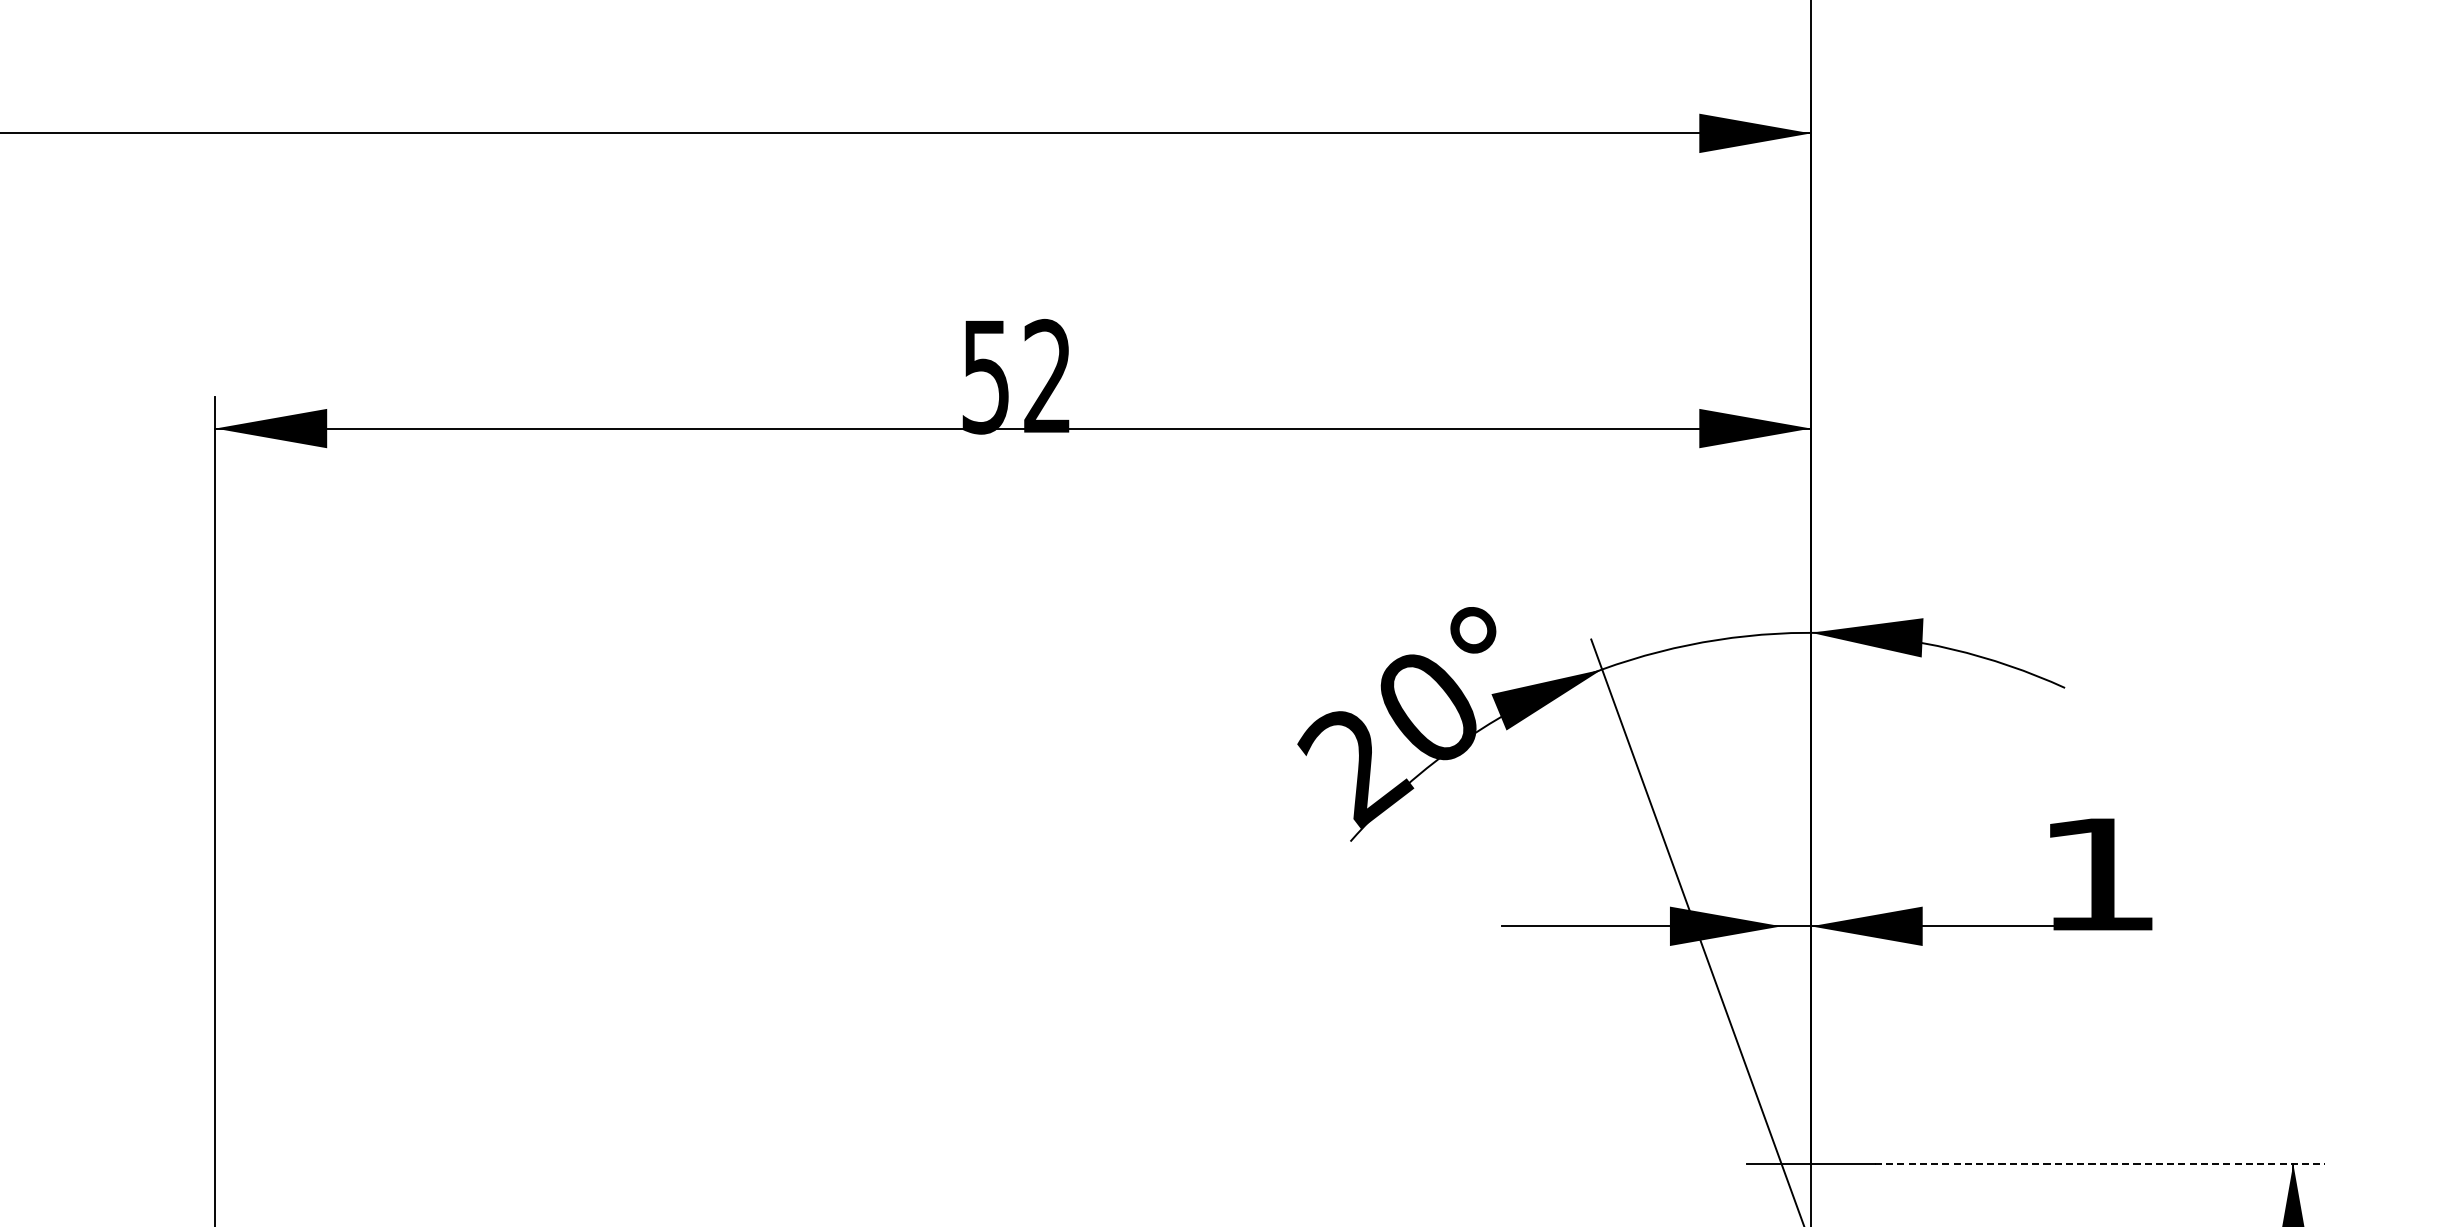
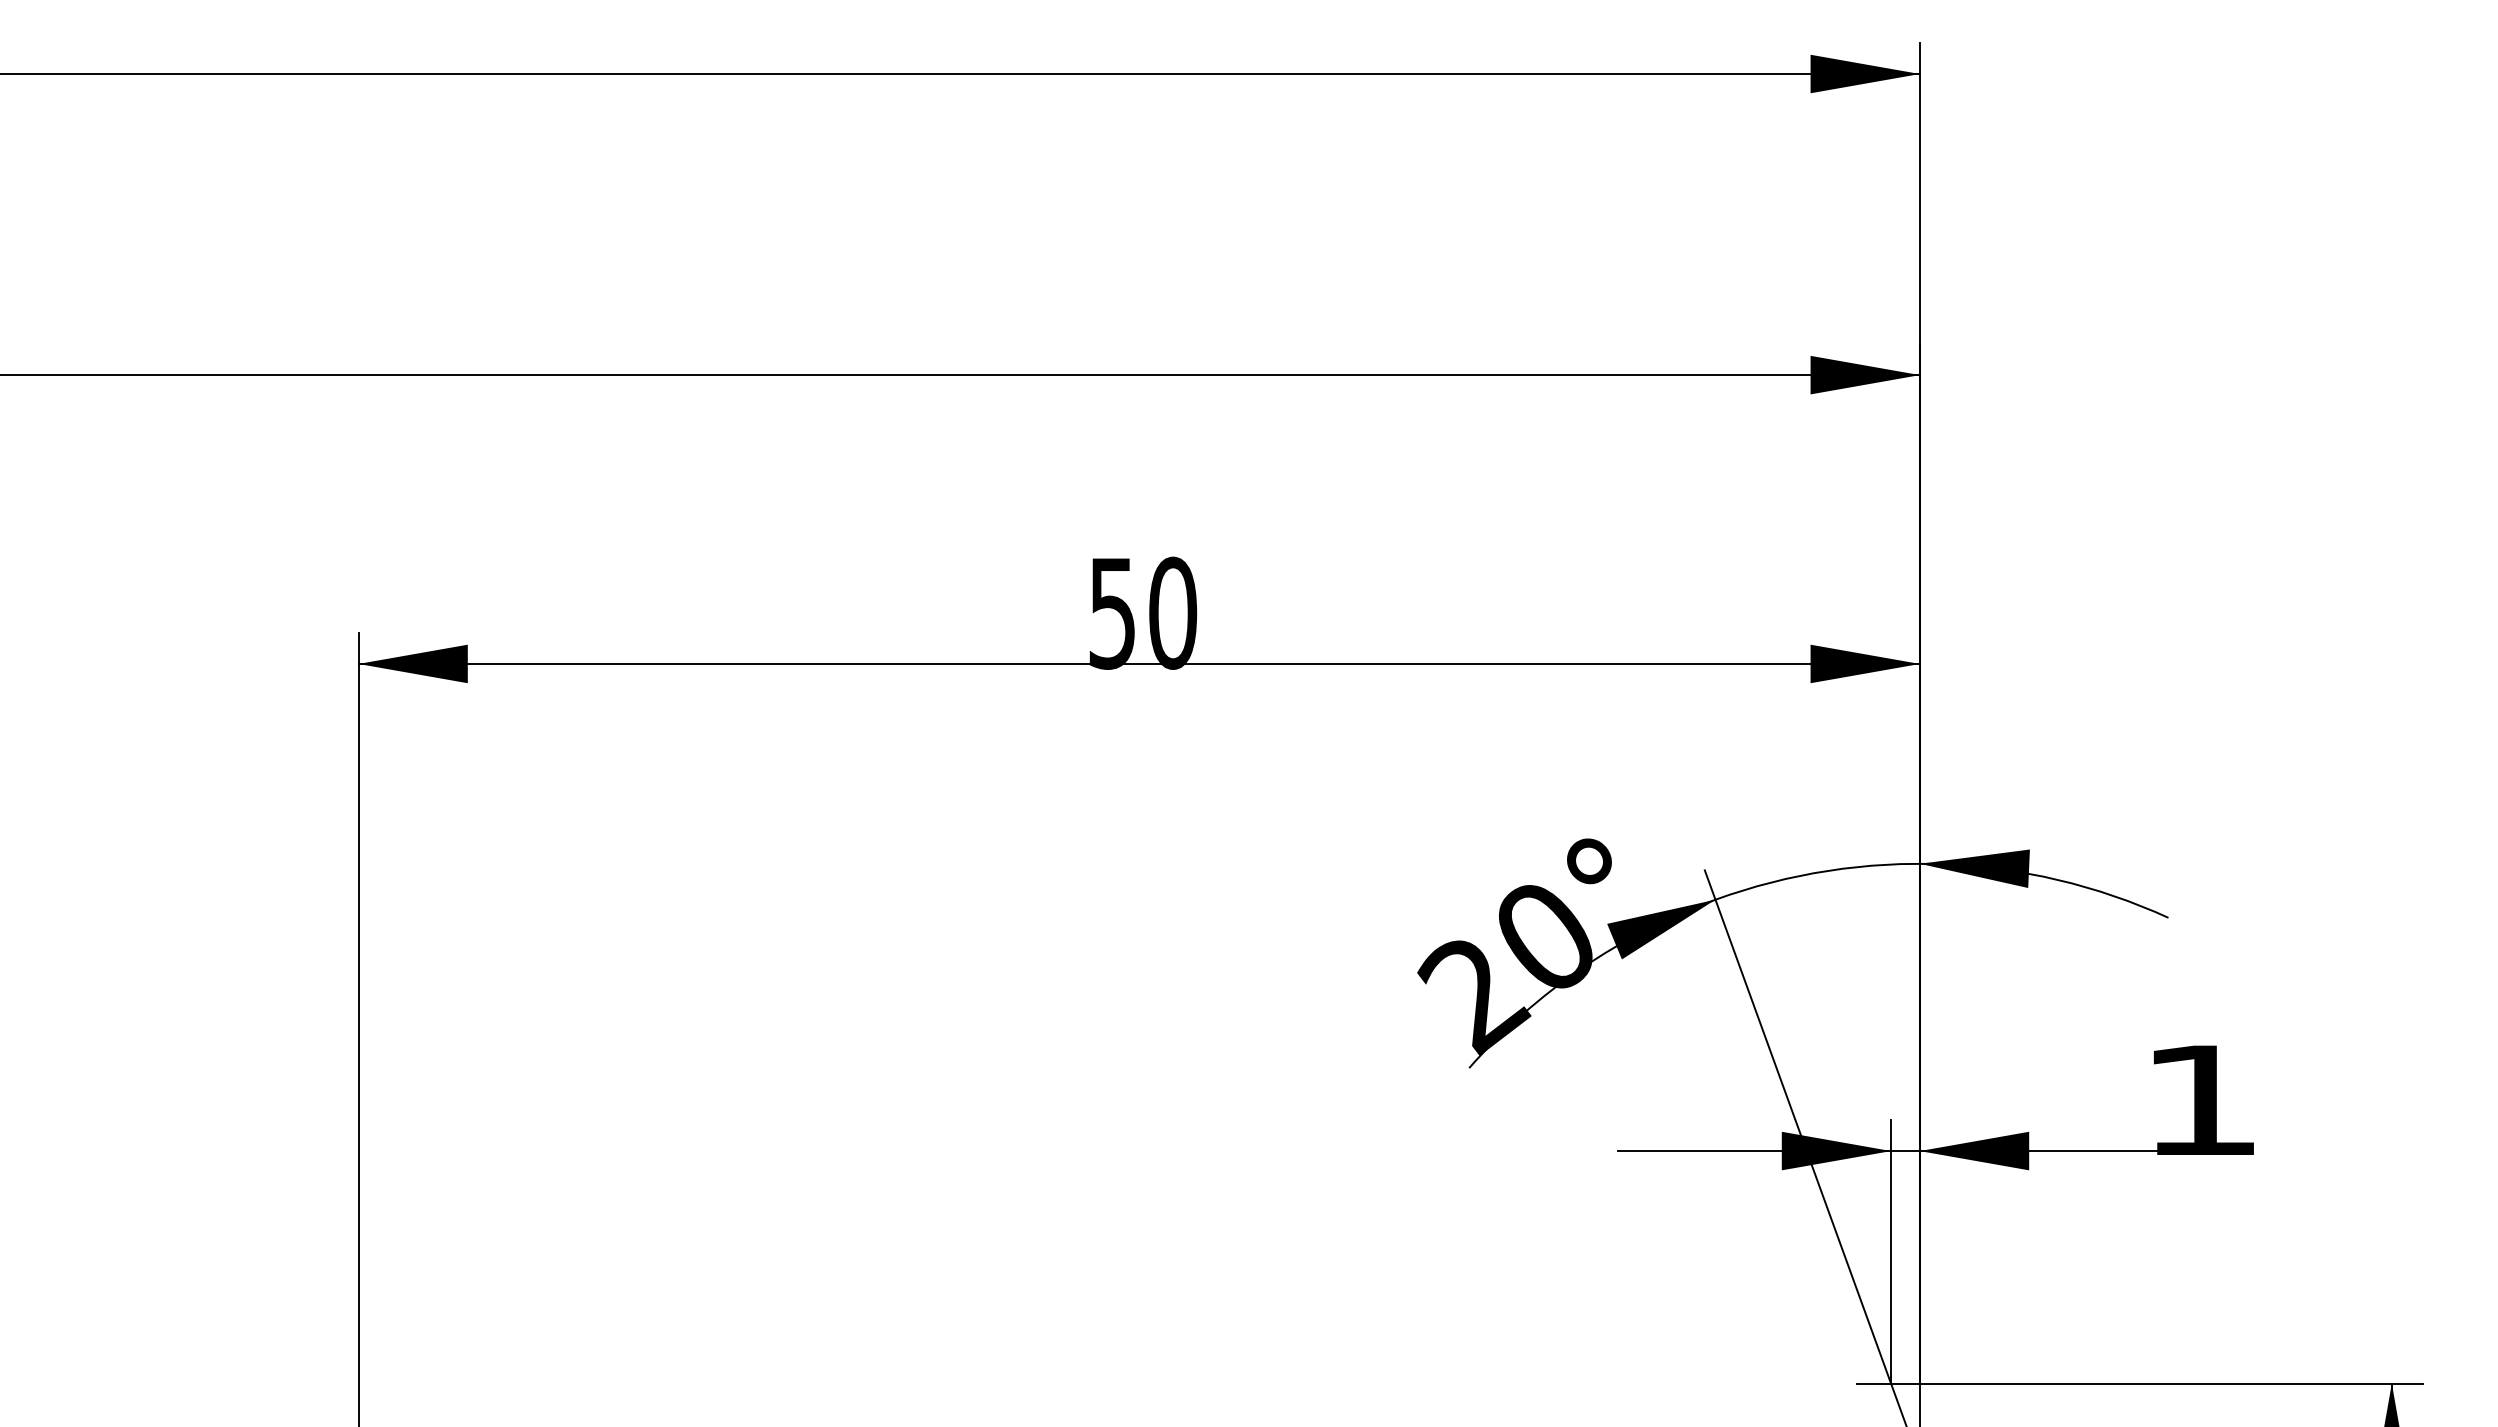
text: (1048, 375) -> (1173, 612), 52 -> 50
line: (1782, 1028) -> (1891, 1251), added
line: (2100, 1163) -> (2203, 1383), dashed -> solid

